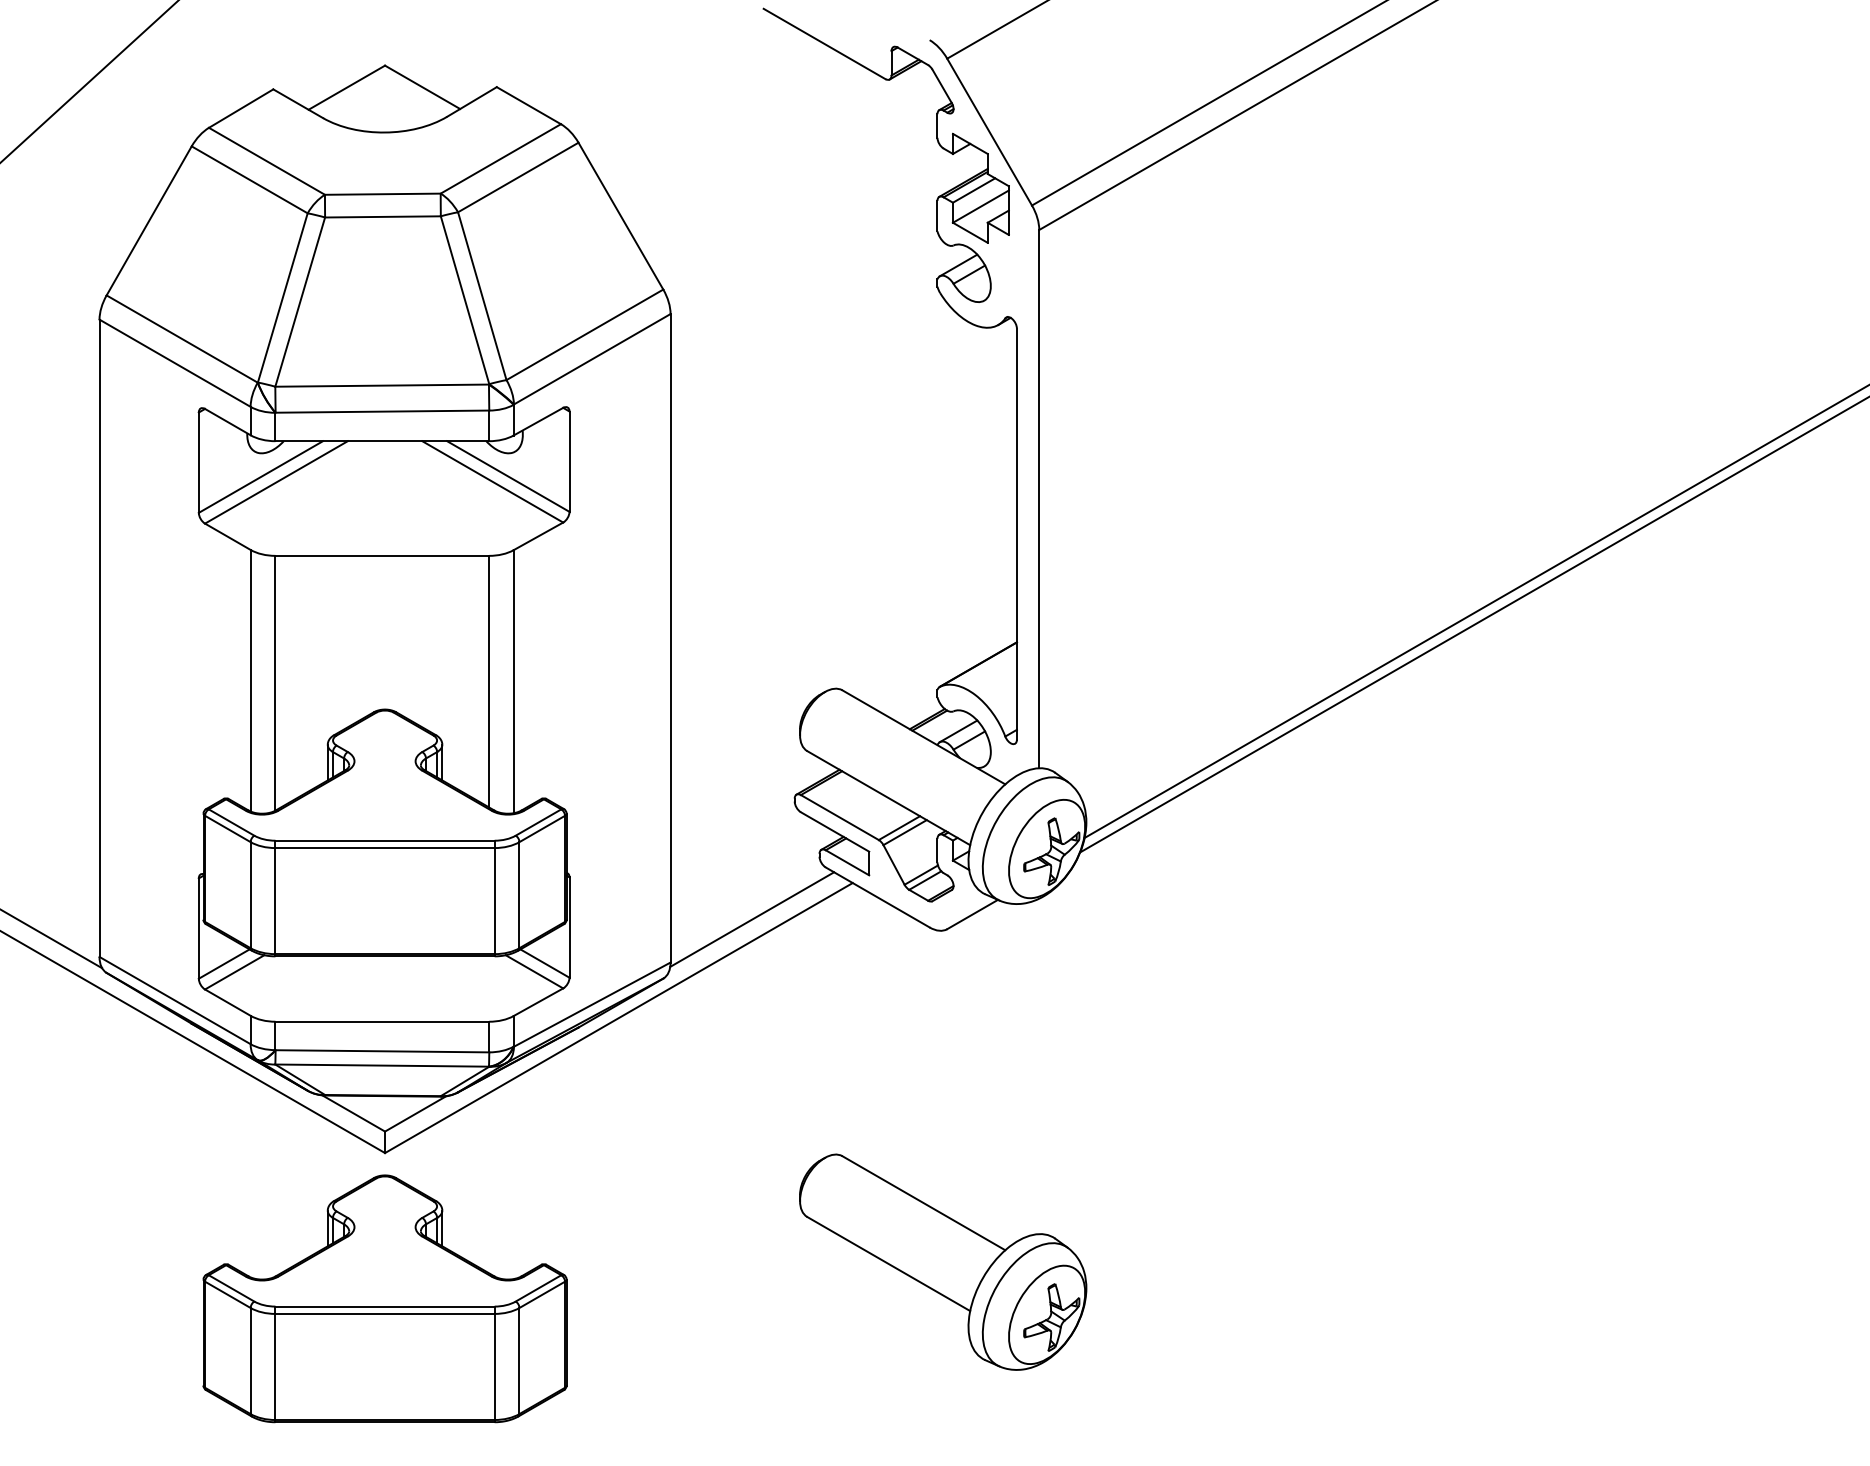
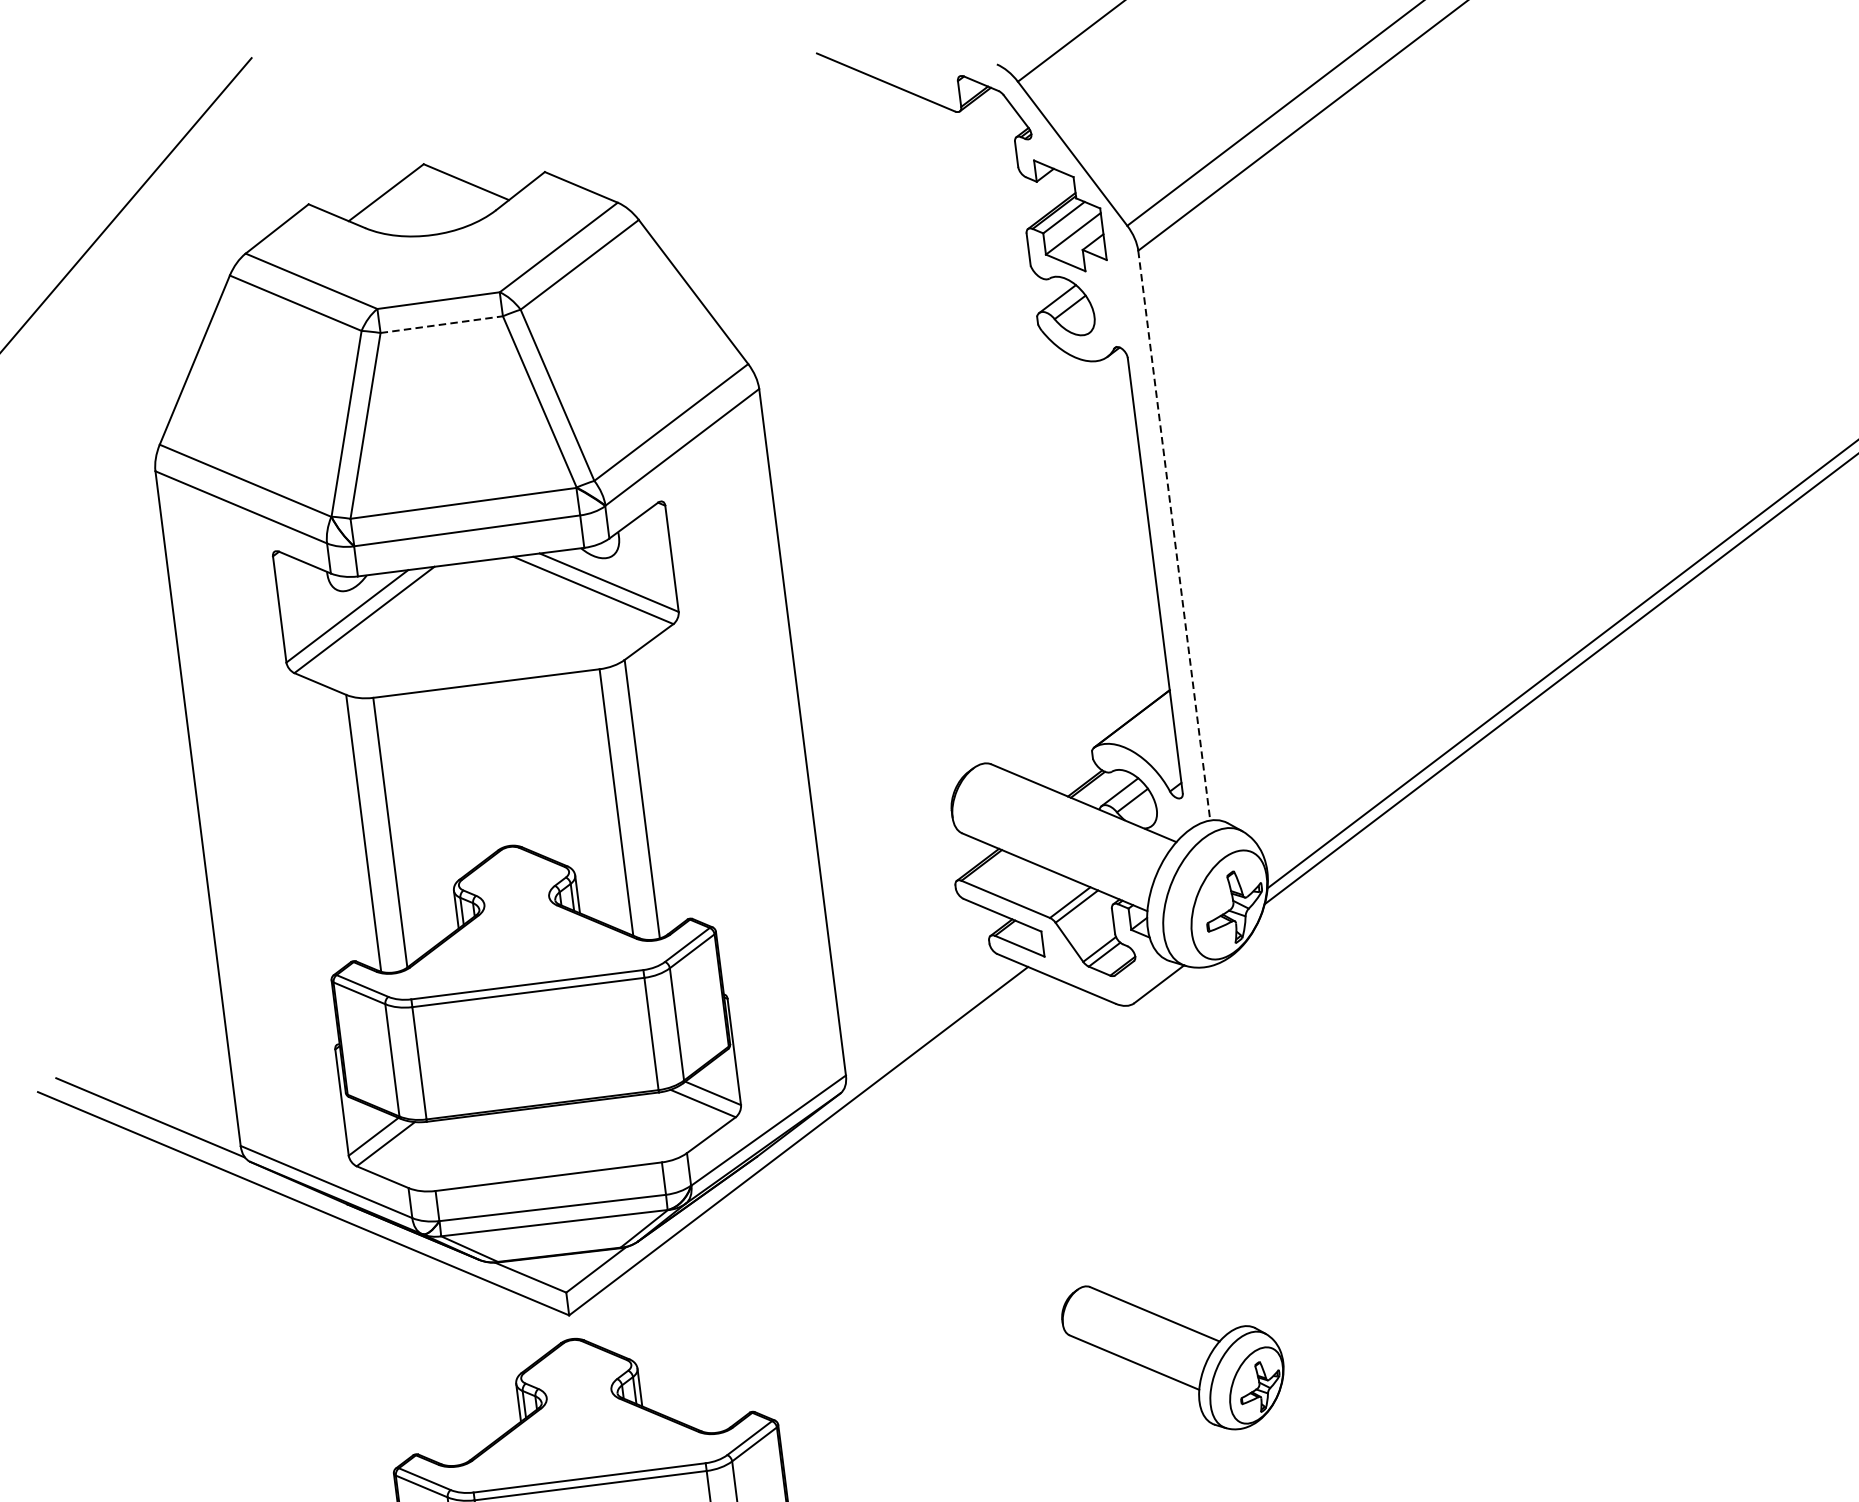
line: (382, 216) -> (441, 324), solid -> dashed
line: (1039, 499) -> (1174, 535), solid -> dashed
line: (752, 919) -> (926, 1018), removed
part: (943, 1261) -> (1174, 1355), size x0.7

